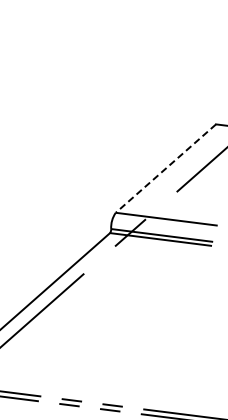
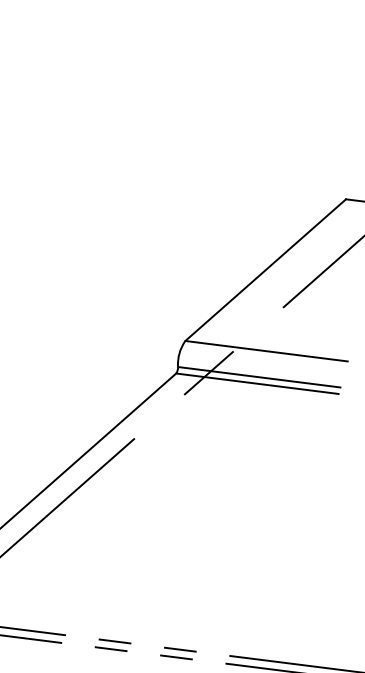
line: (165, 168) -> (265, 270), dashed -> solid

